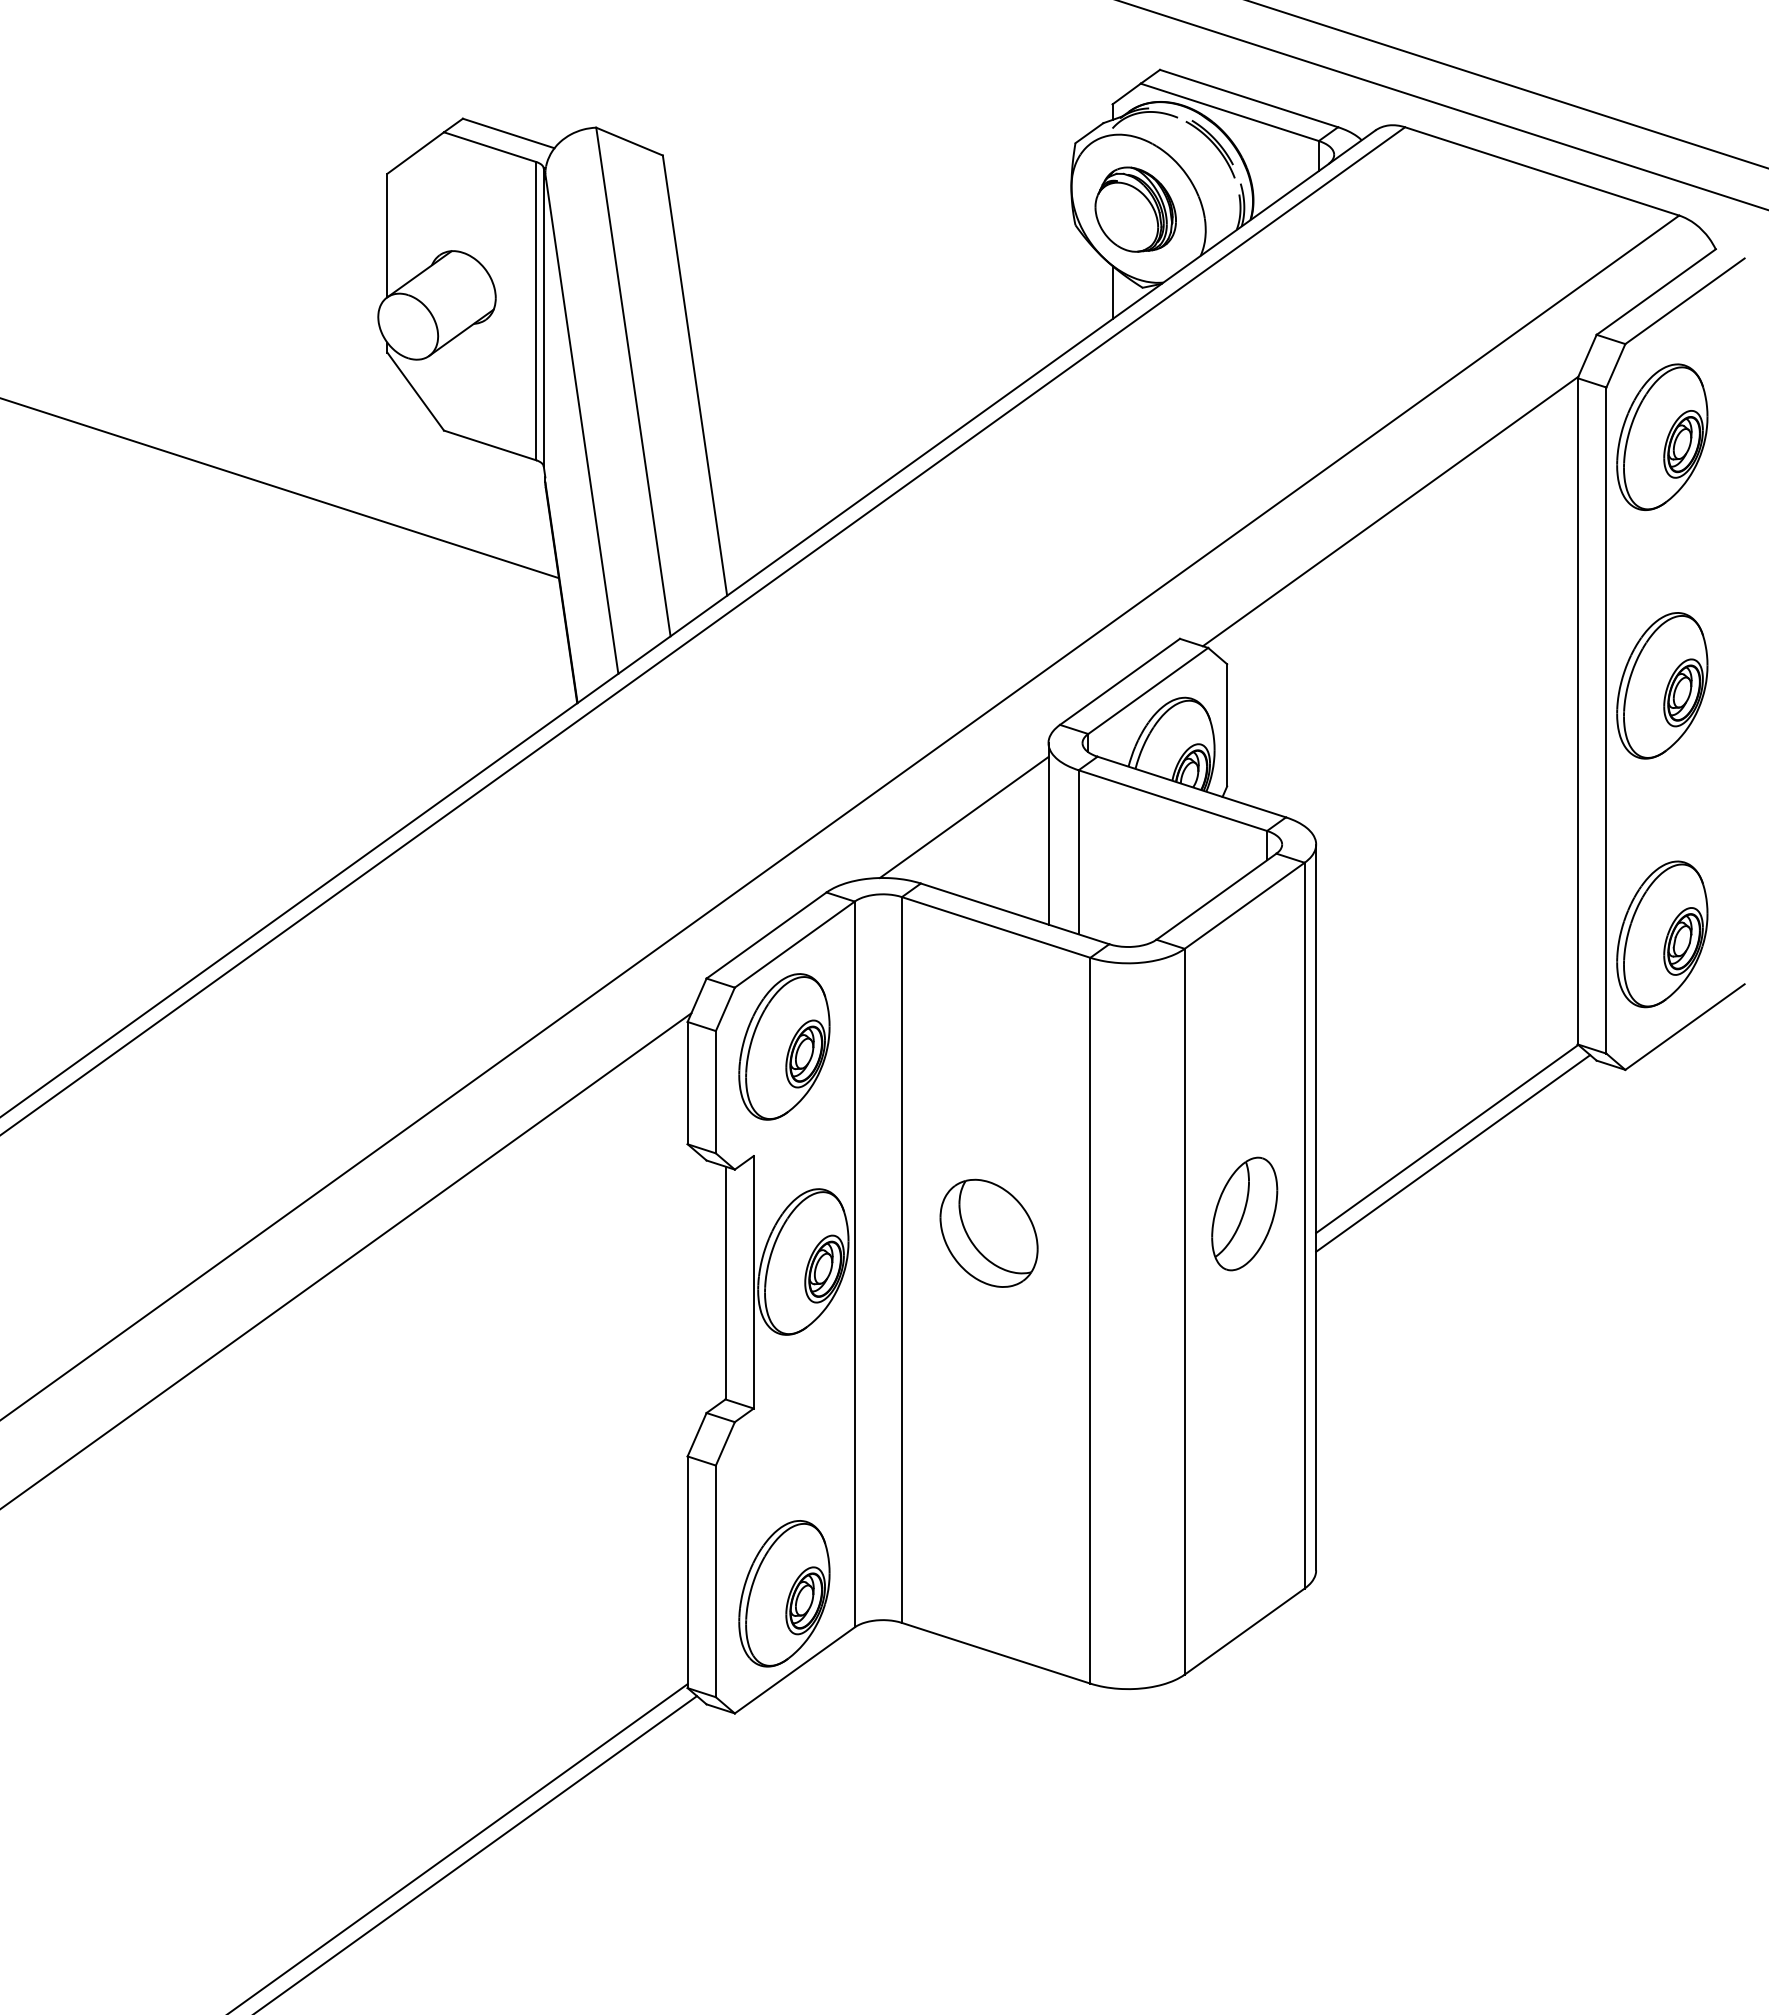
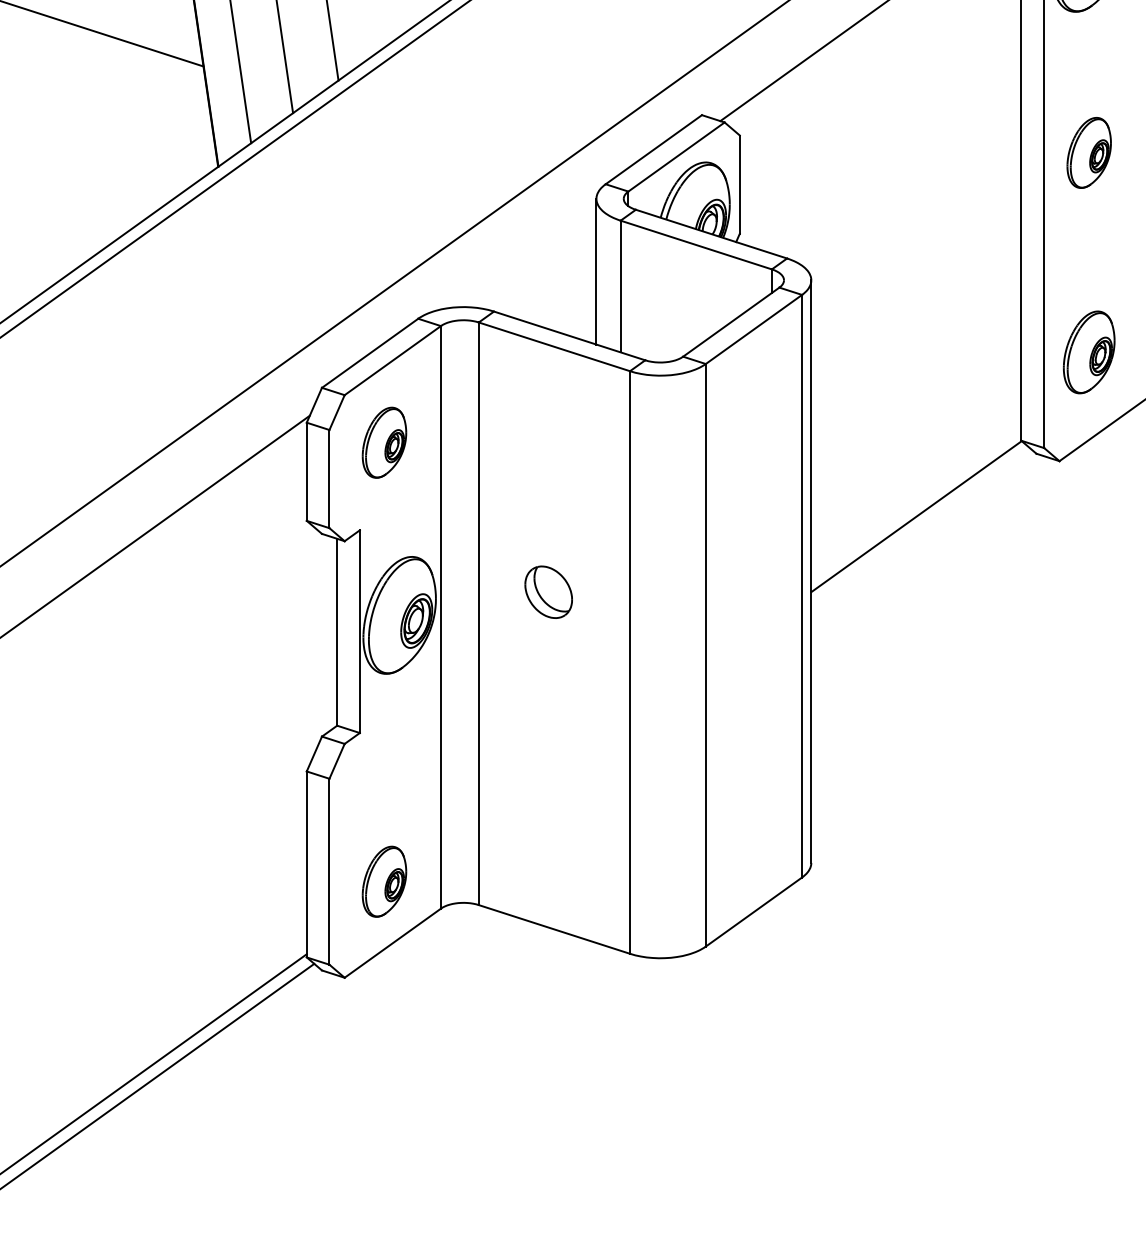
part: (1662, 685) -> (1089, 152), size x0.6
line: (963, 817) -> (528, 258), removed
part: (1662, 934) -> (1089, 352), size x0.7
part: (784, 1046) -> (384, 442), size x0.6
line: (1453, 1153) -> (921, 528), removed
part: (1244, 1213) -> (753, 576), removed
part: (988, 1232) -> (548, 591), size x0.6
part: (784, 1593) -> (384, 881), size x0.6

